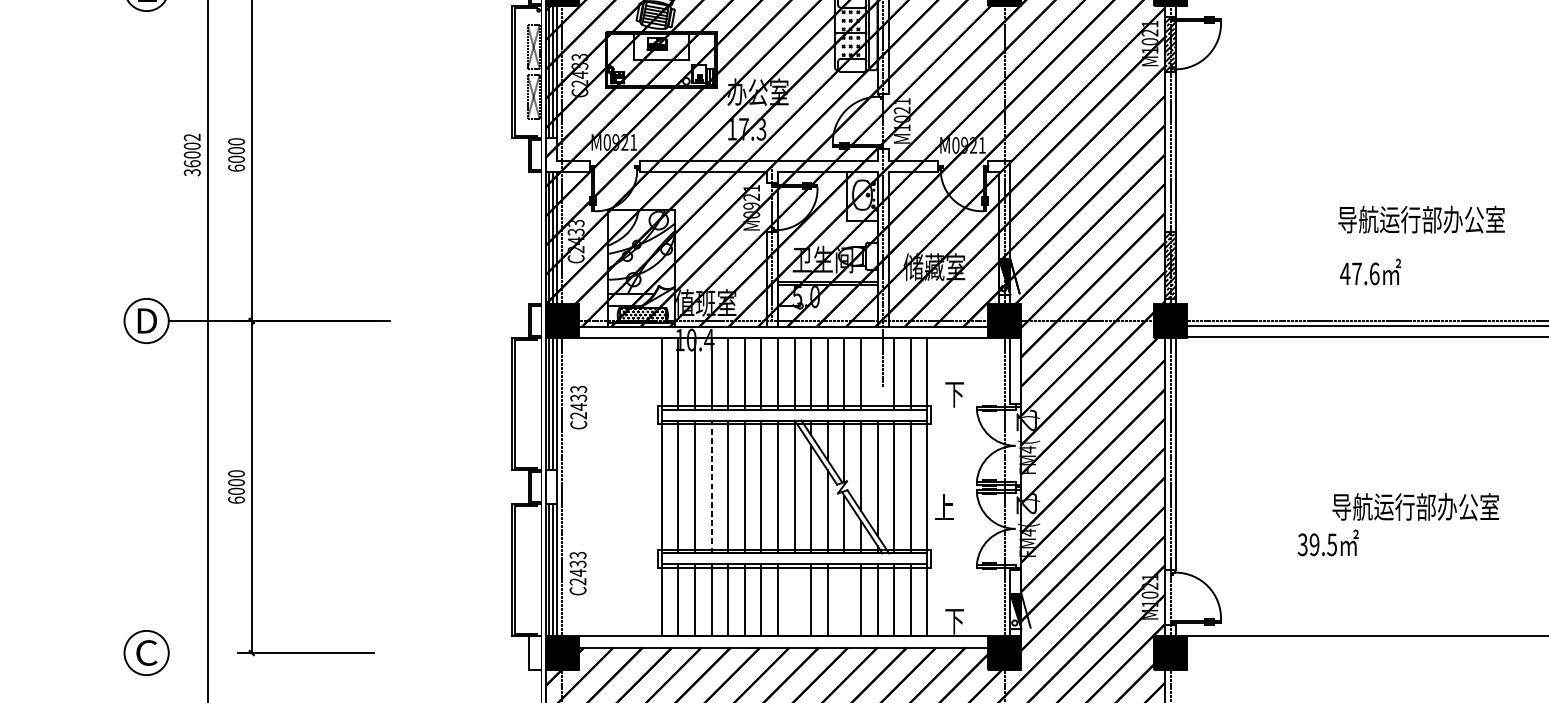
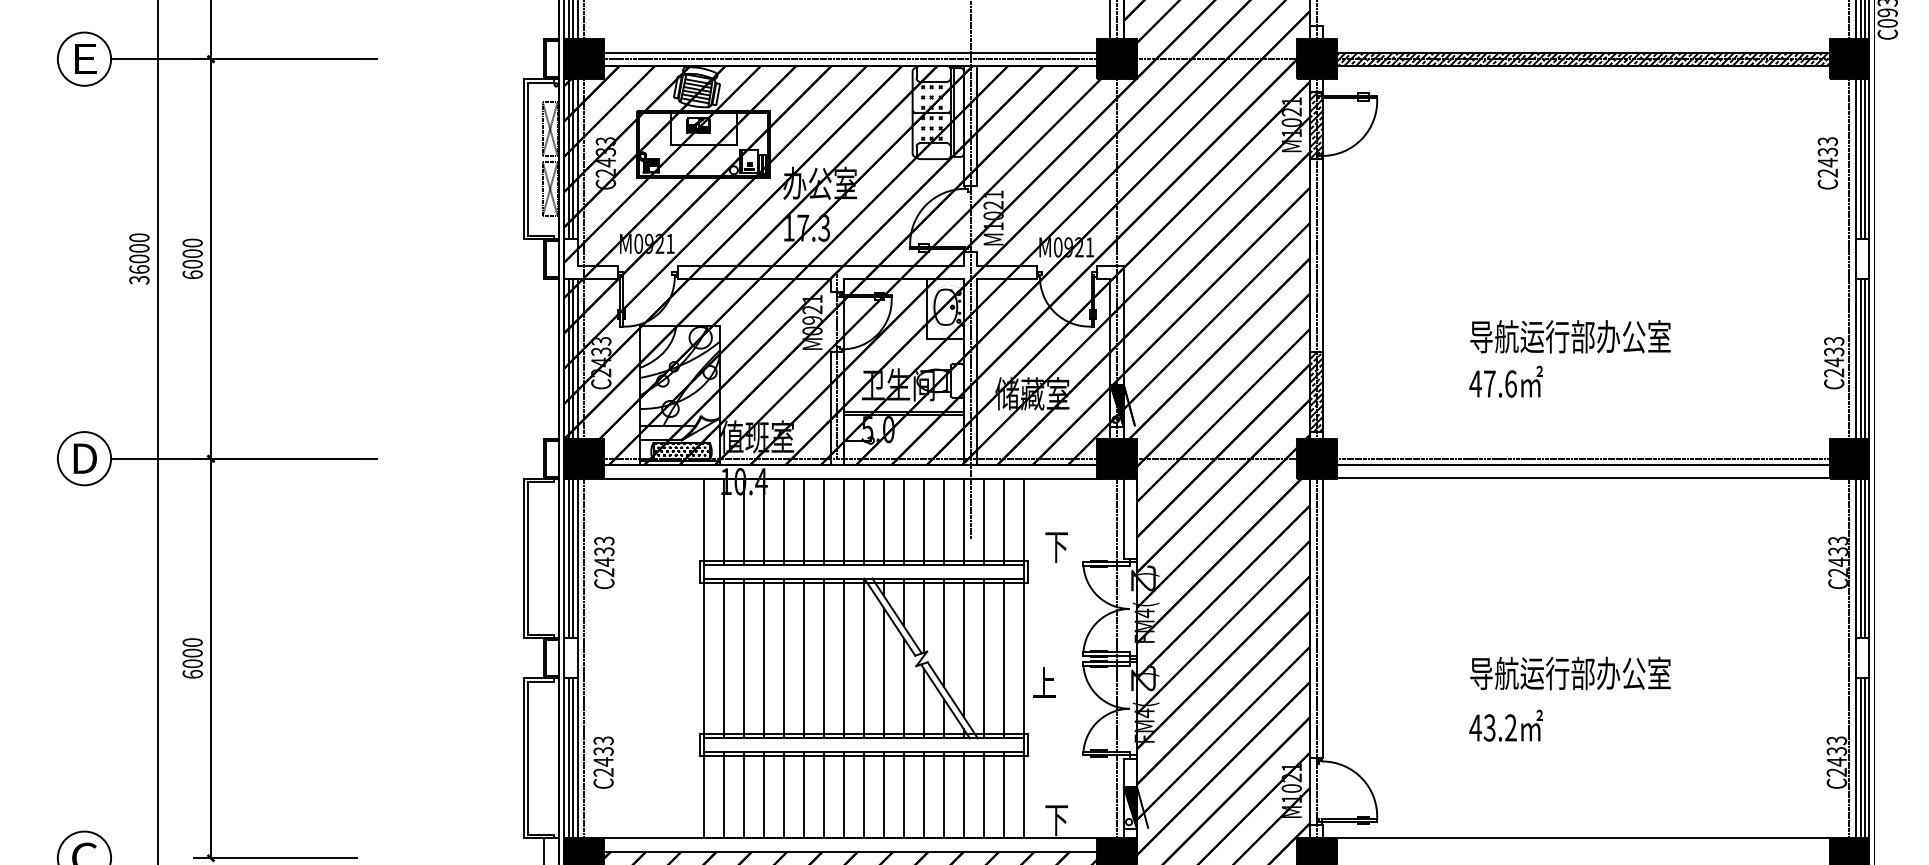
text: (192, 137) -> (139, 237), 36002 -> 36000
text: (1421, 219) -> (1570, 336), moved
text: (1370, 271) -> (1505, 381), moved
line: (877, 373) -> (963, 521), added
line: (711, 487) -> (764, 658), dashed -> solid
text: (1415, 507) -> (1570, 673), moved
text: (1316, 544) -> (1492, 727), 39.5 -> 43.2
line: (794, 600) -> (864, 794), added
line: (843, 600) -> (923, 794), added

